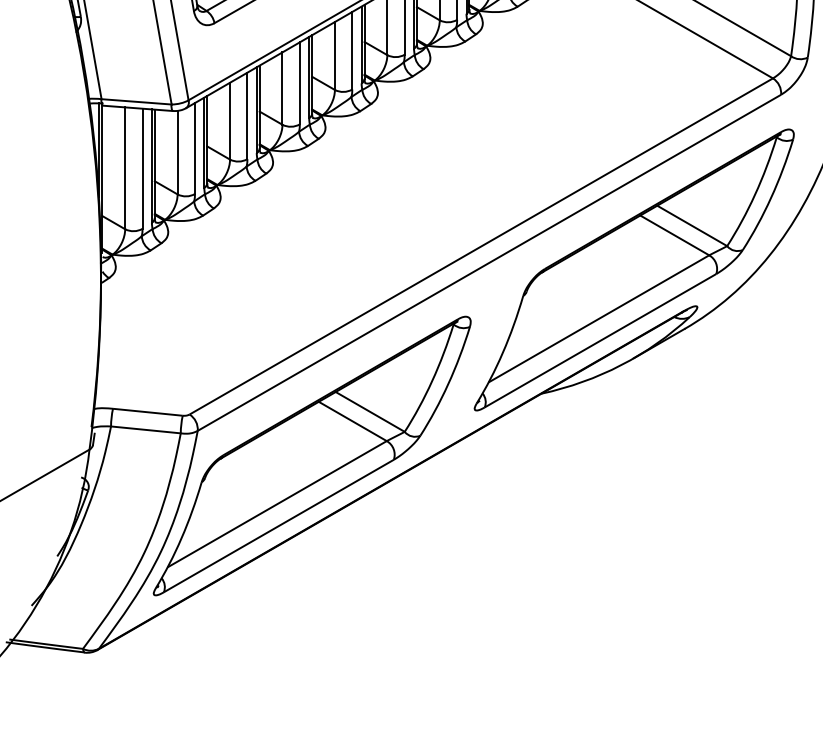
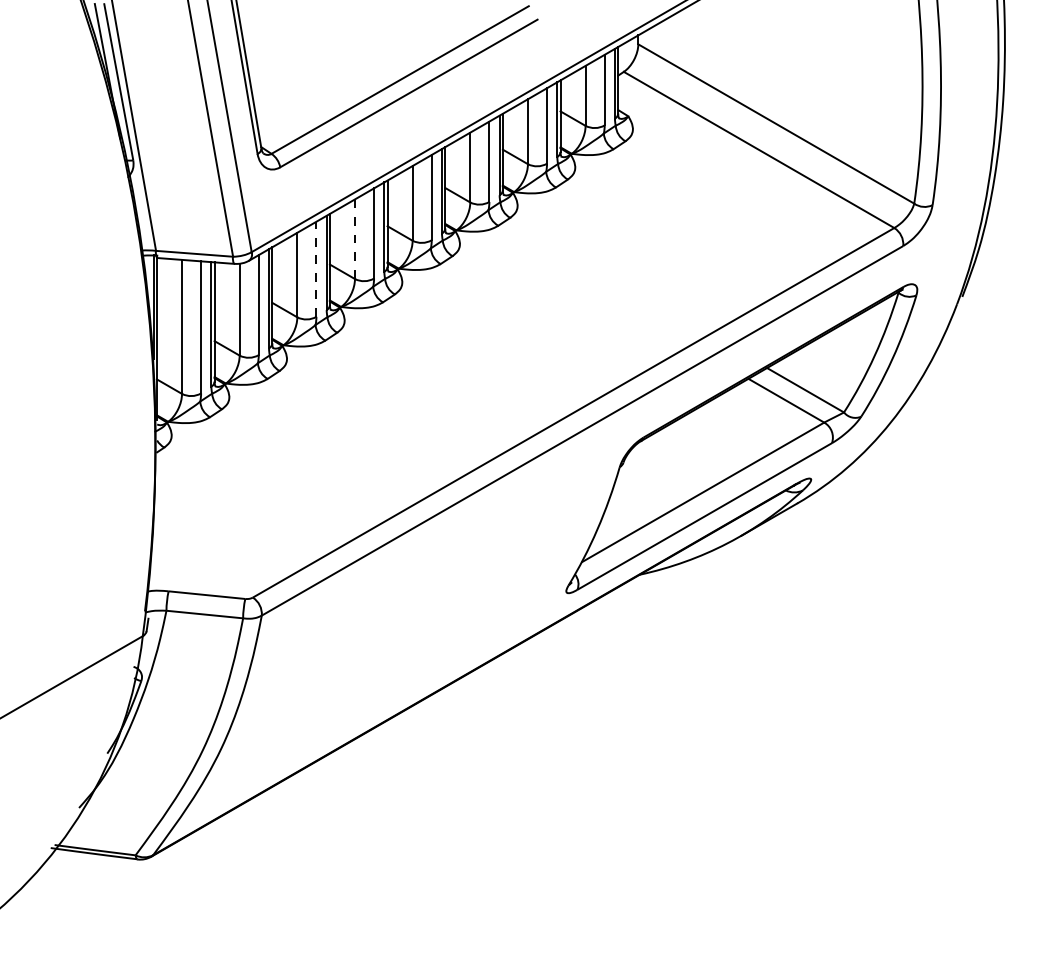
line: (282, 88) -> (354, 239), solid -> dashed
line: (247, 116) -> (316, 269), solid -> dashed
part: (312, 456) -> (387, 643), removed

